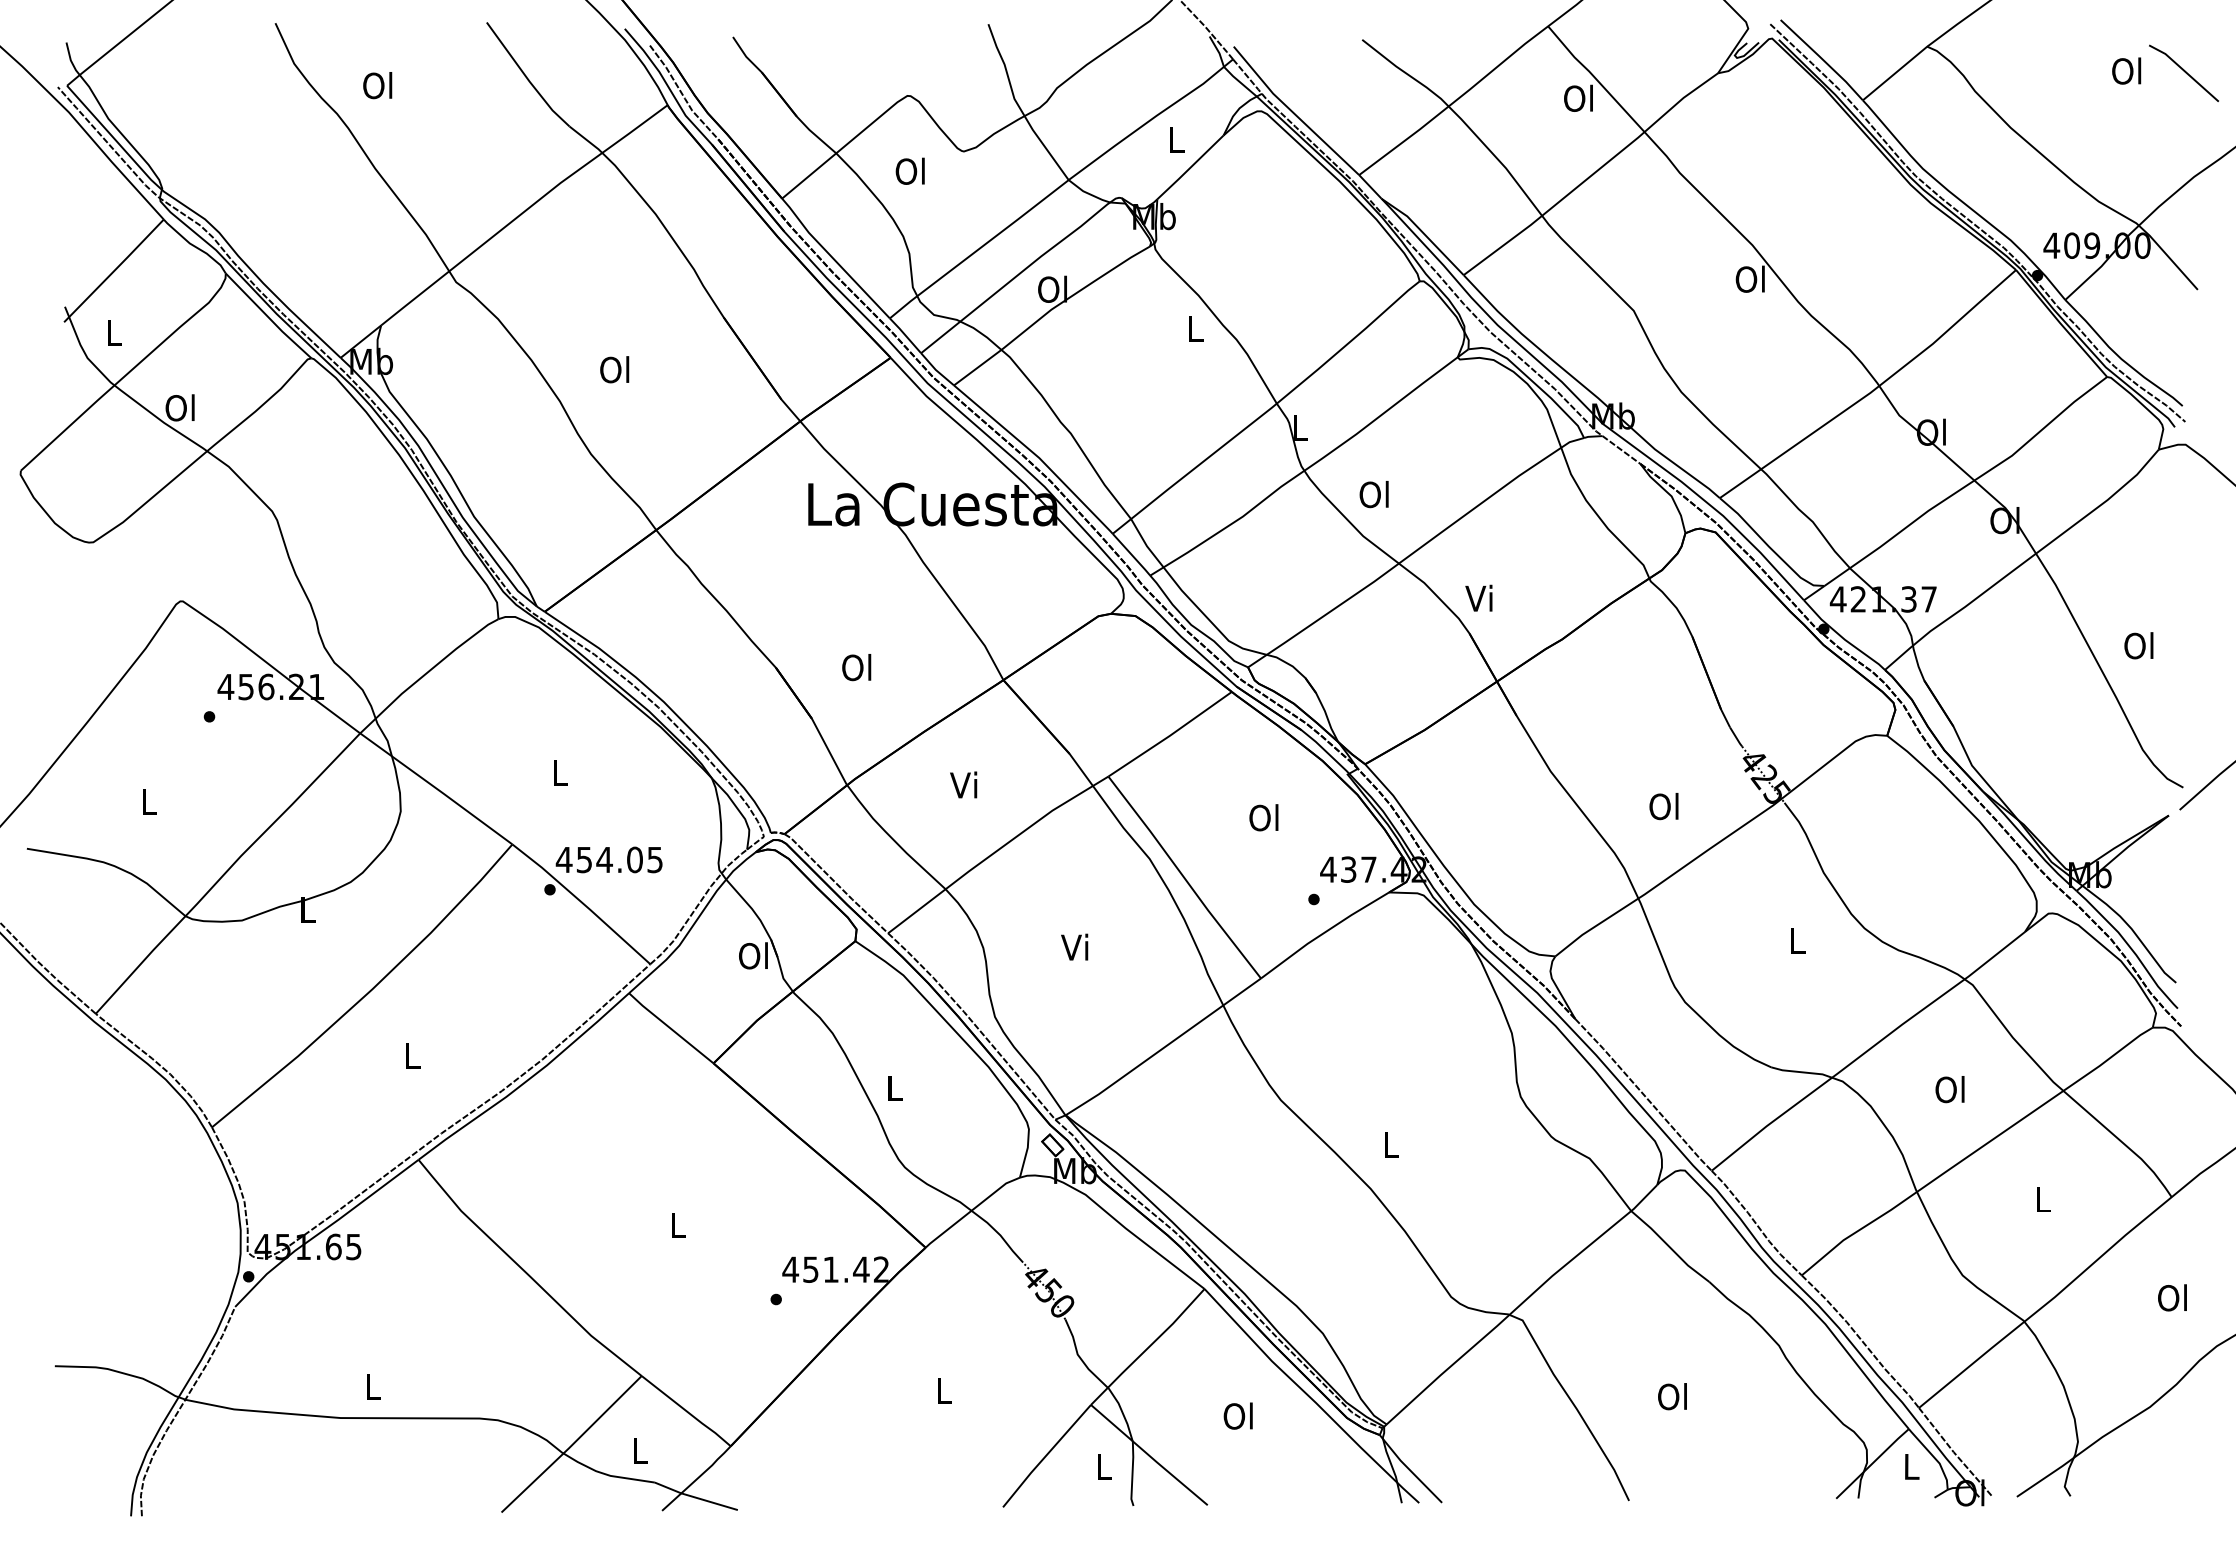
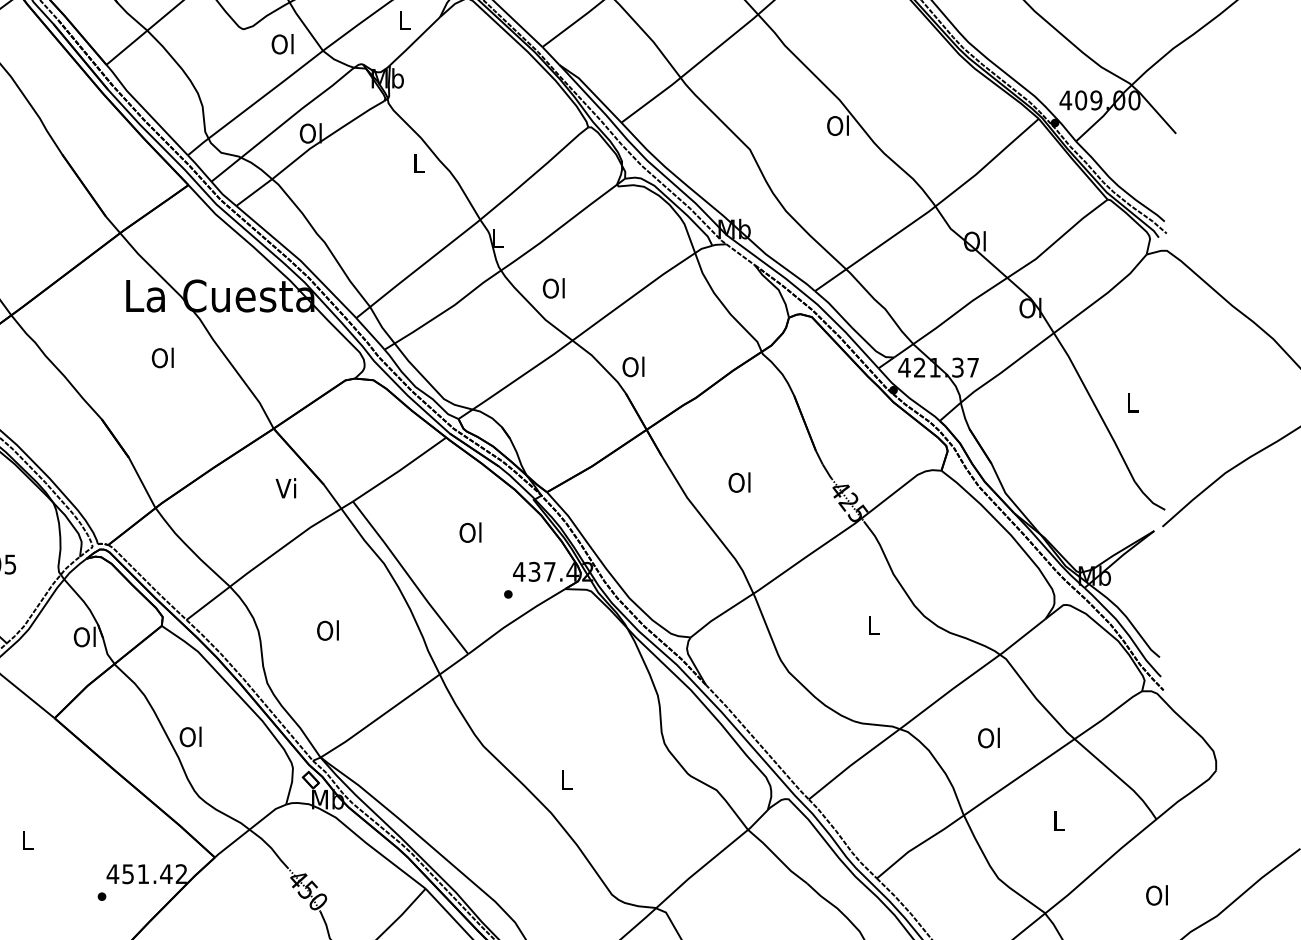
text: (909, 170) -> (282, 43), moved
text: (1479, 597) -> (633, 366), Vi -> Ol
text: (2138, 645) -> (1131, 402), Ol -> L
text: (856, 667) -> (162, 357), moved
text: (963, 784) -> (285, 487), moved
text: (1663, 806) -> (739, 482), moved
text: (1074, 946) -> (327, 629), Vi -> Ol
text: (893, 1087) -> (190, 736), L -> Ol

